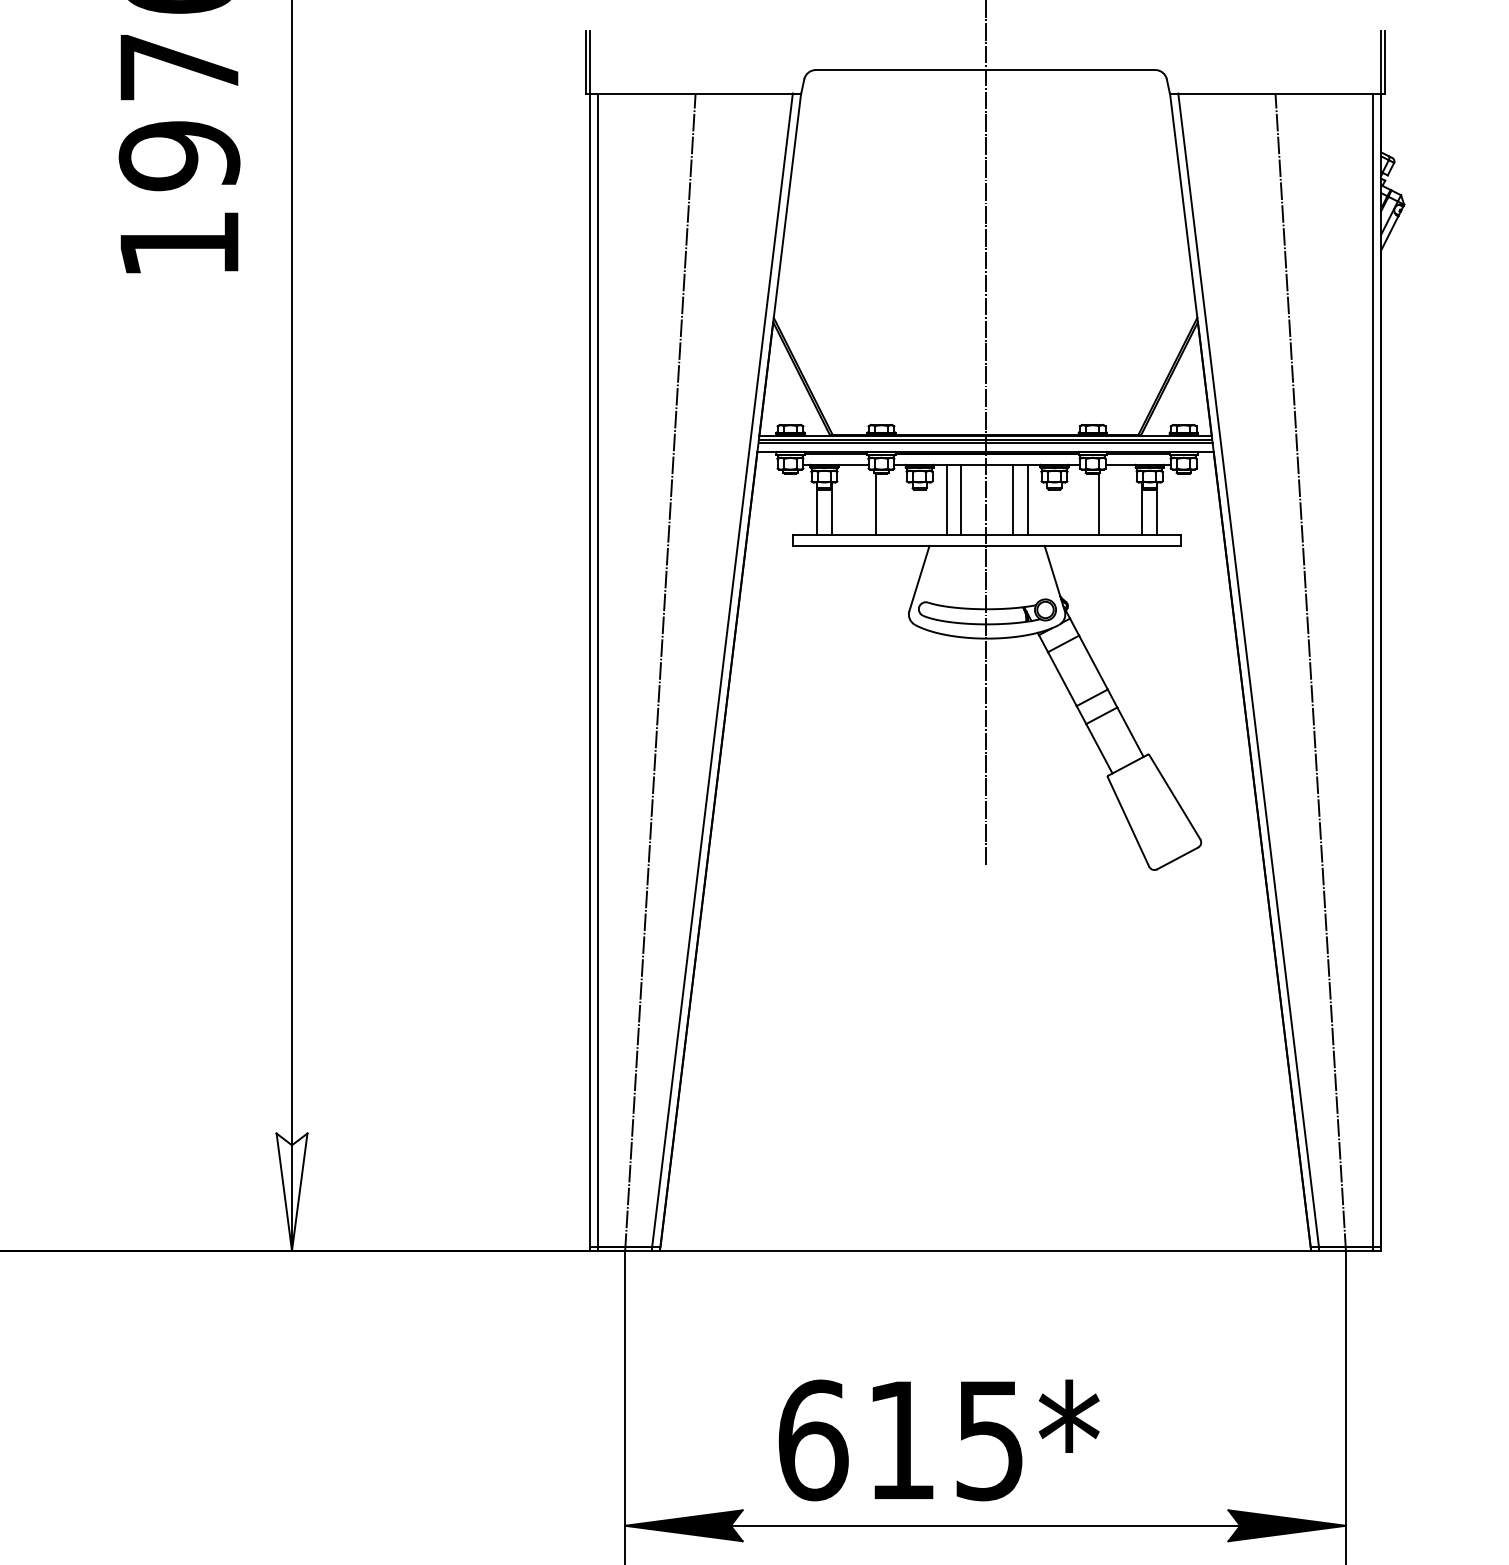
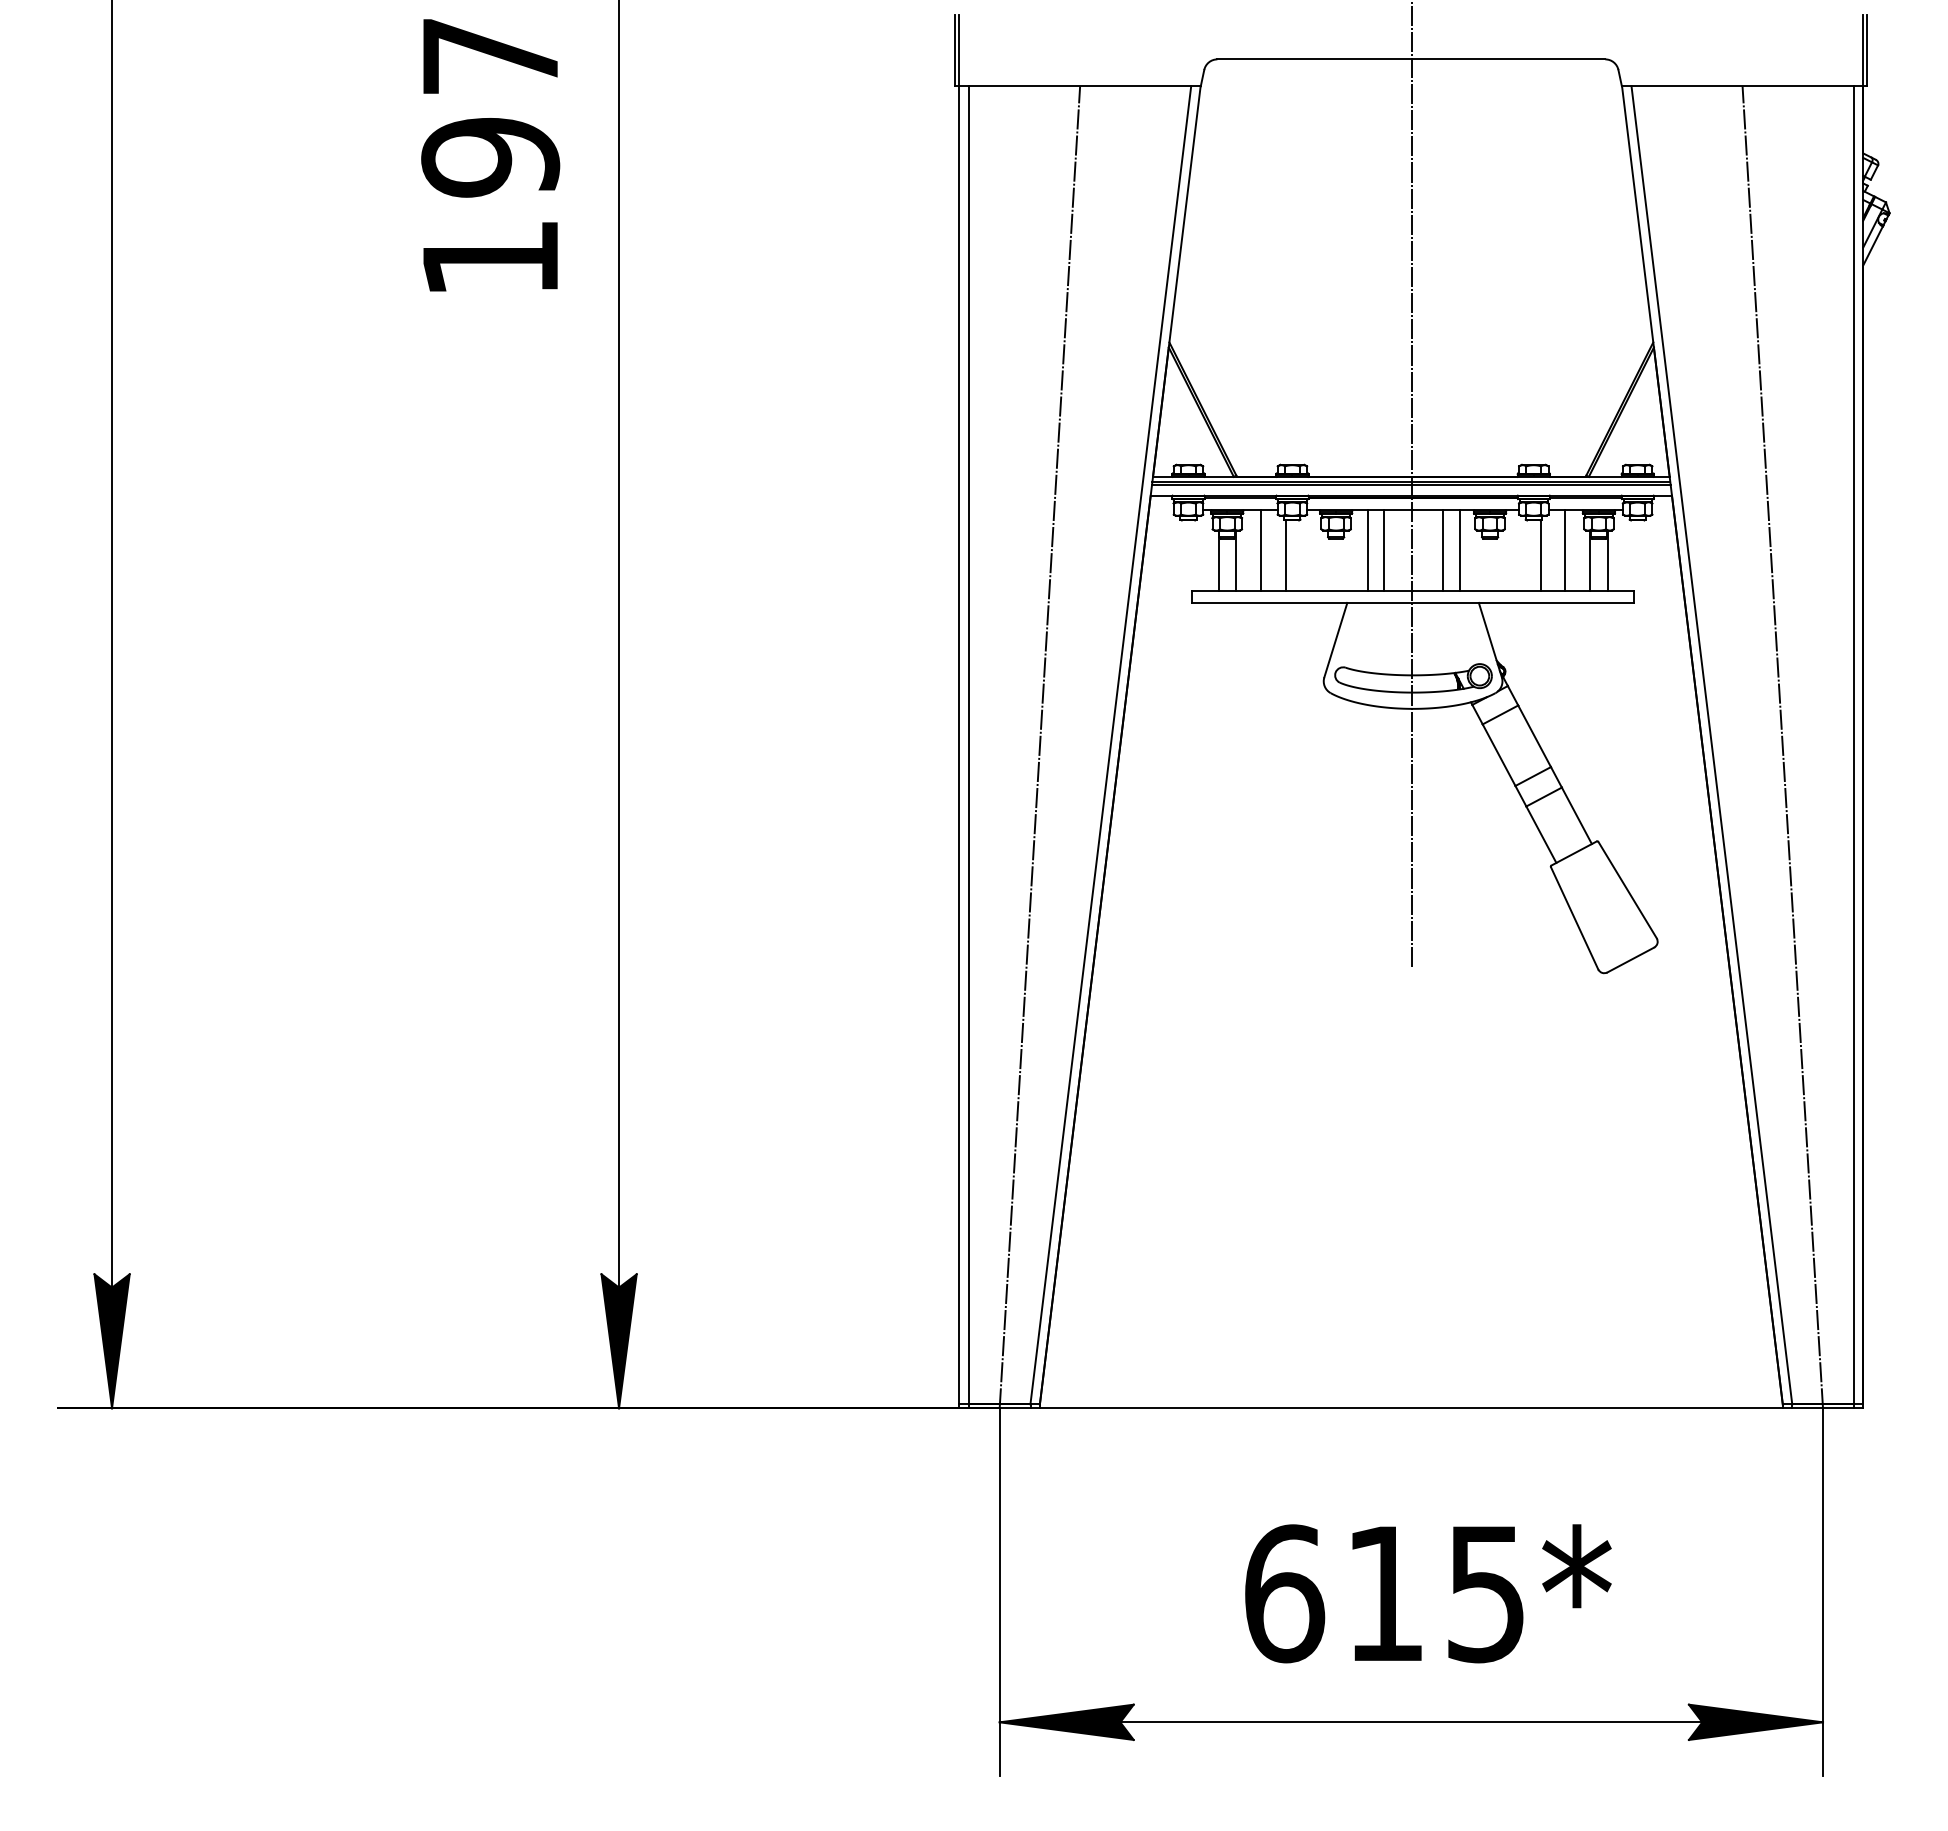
line: (854, 499) -> (1261, 550), added
line: (1120, 499) -> (1565, 550), added
fill: (291, 1192) -> (618, 1341), added
text: (939, 1440) -> (1428, 1593), moved

